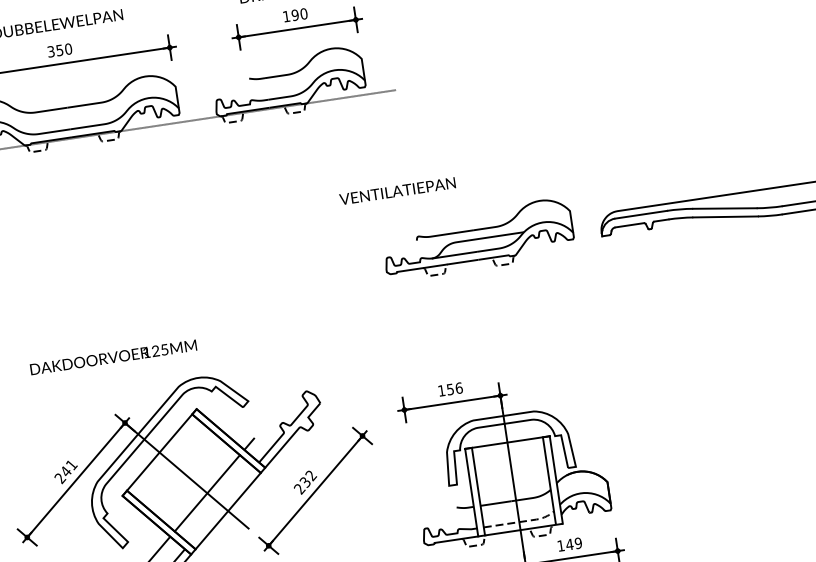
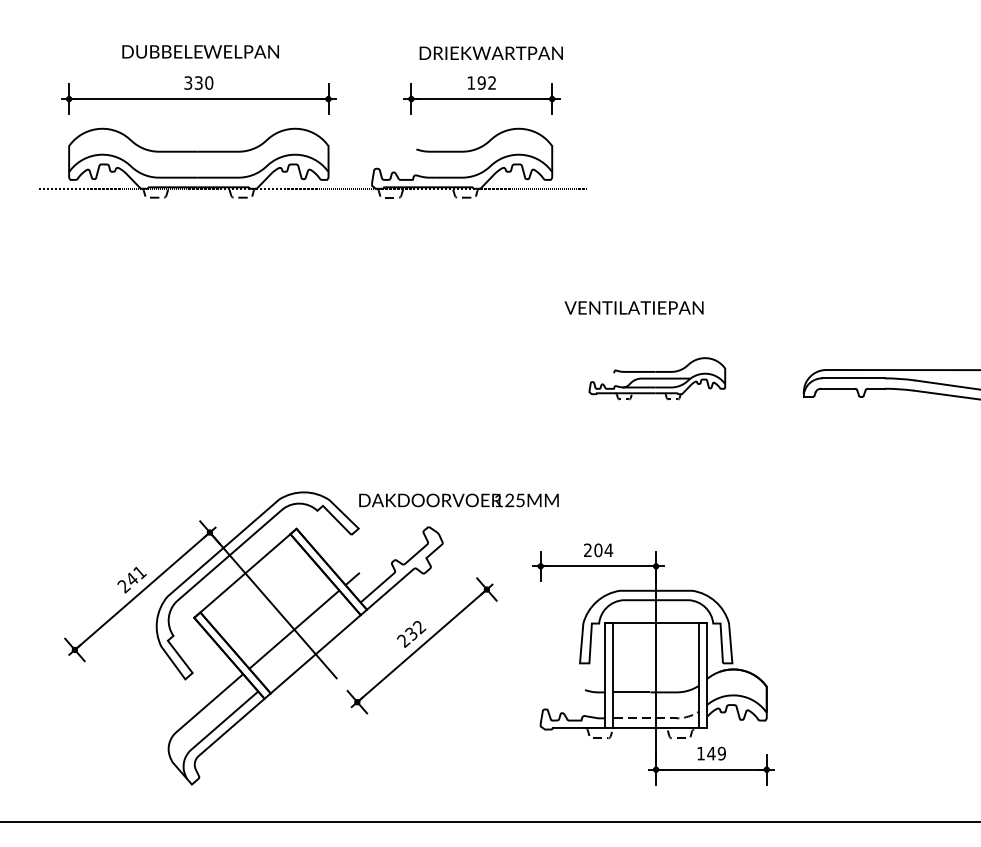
text: (304, 13) -> (492, 82), 190 -> 192
text: (59, 50) -> (198, 82), 350 -> 330
text: (397, 190) -> (633, 307), moved
part: (478, 239) -> (657, 378), size x0.6
text: (113, 357) -> (458, 500), moved
text: (450, 389) -> (598, 550), 156 -> 204

